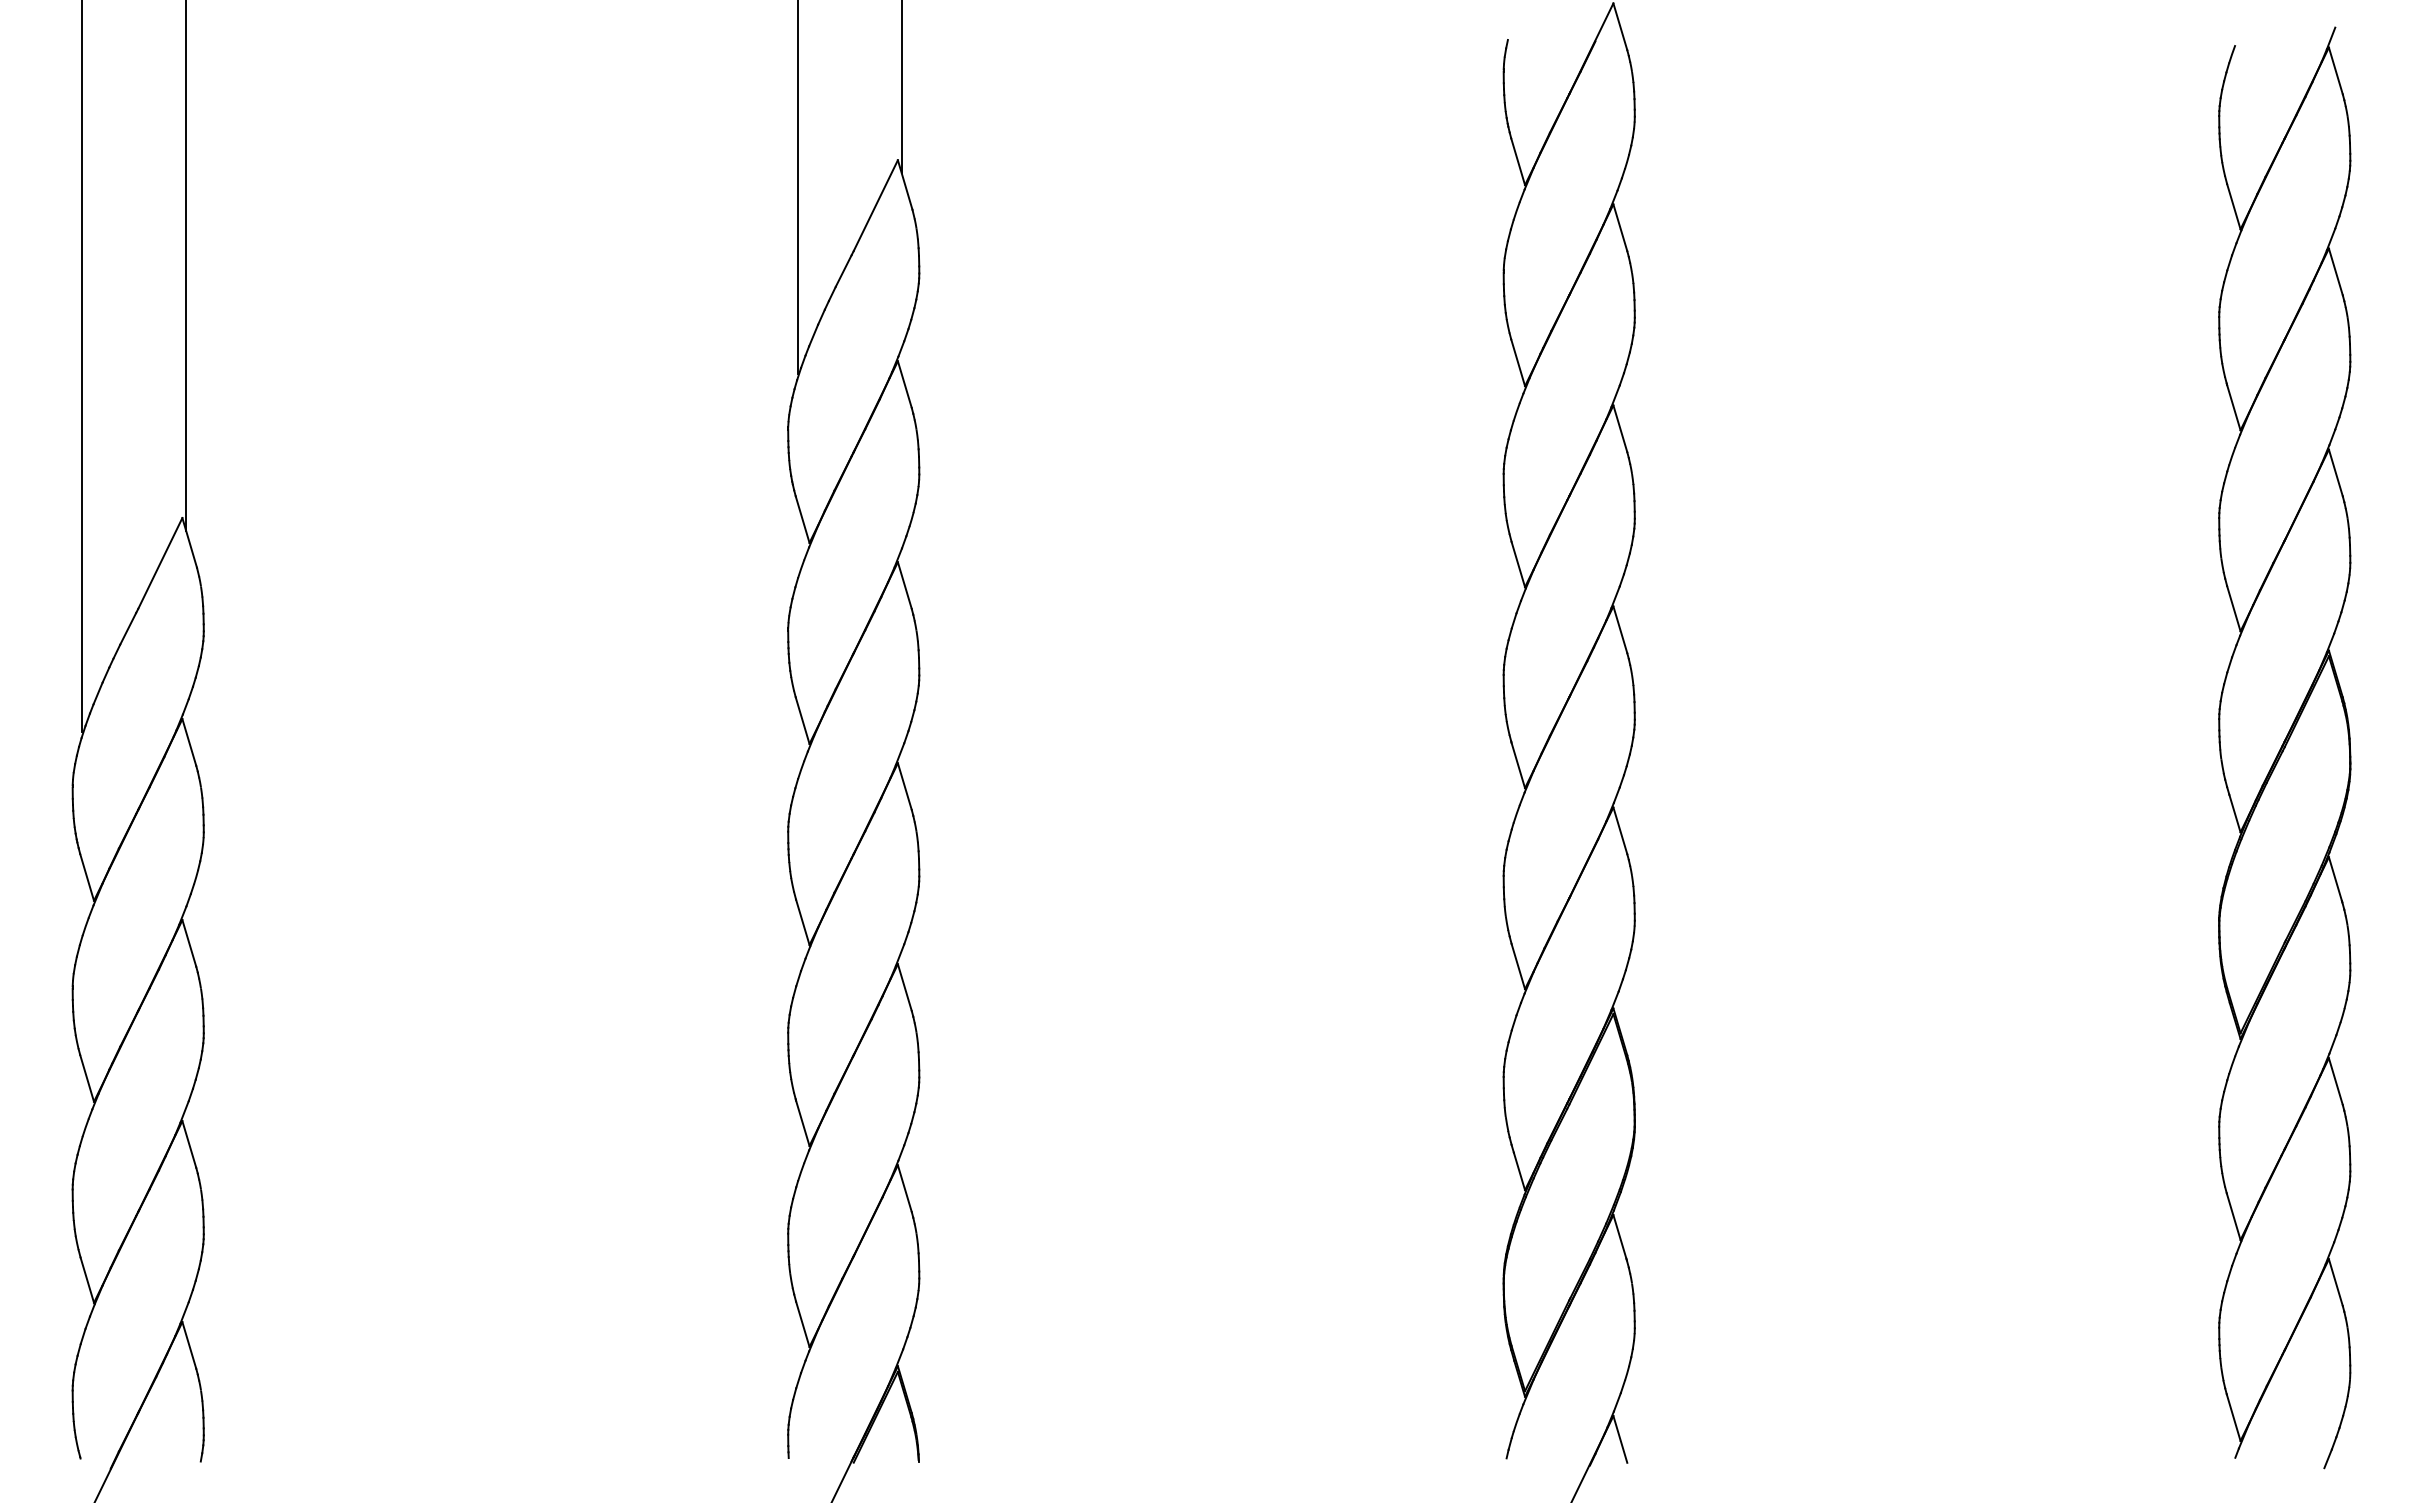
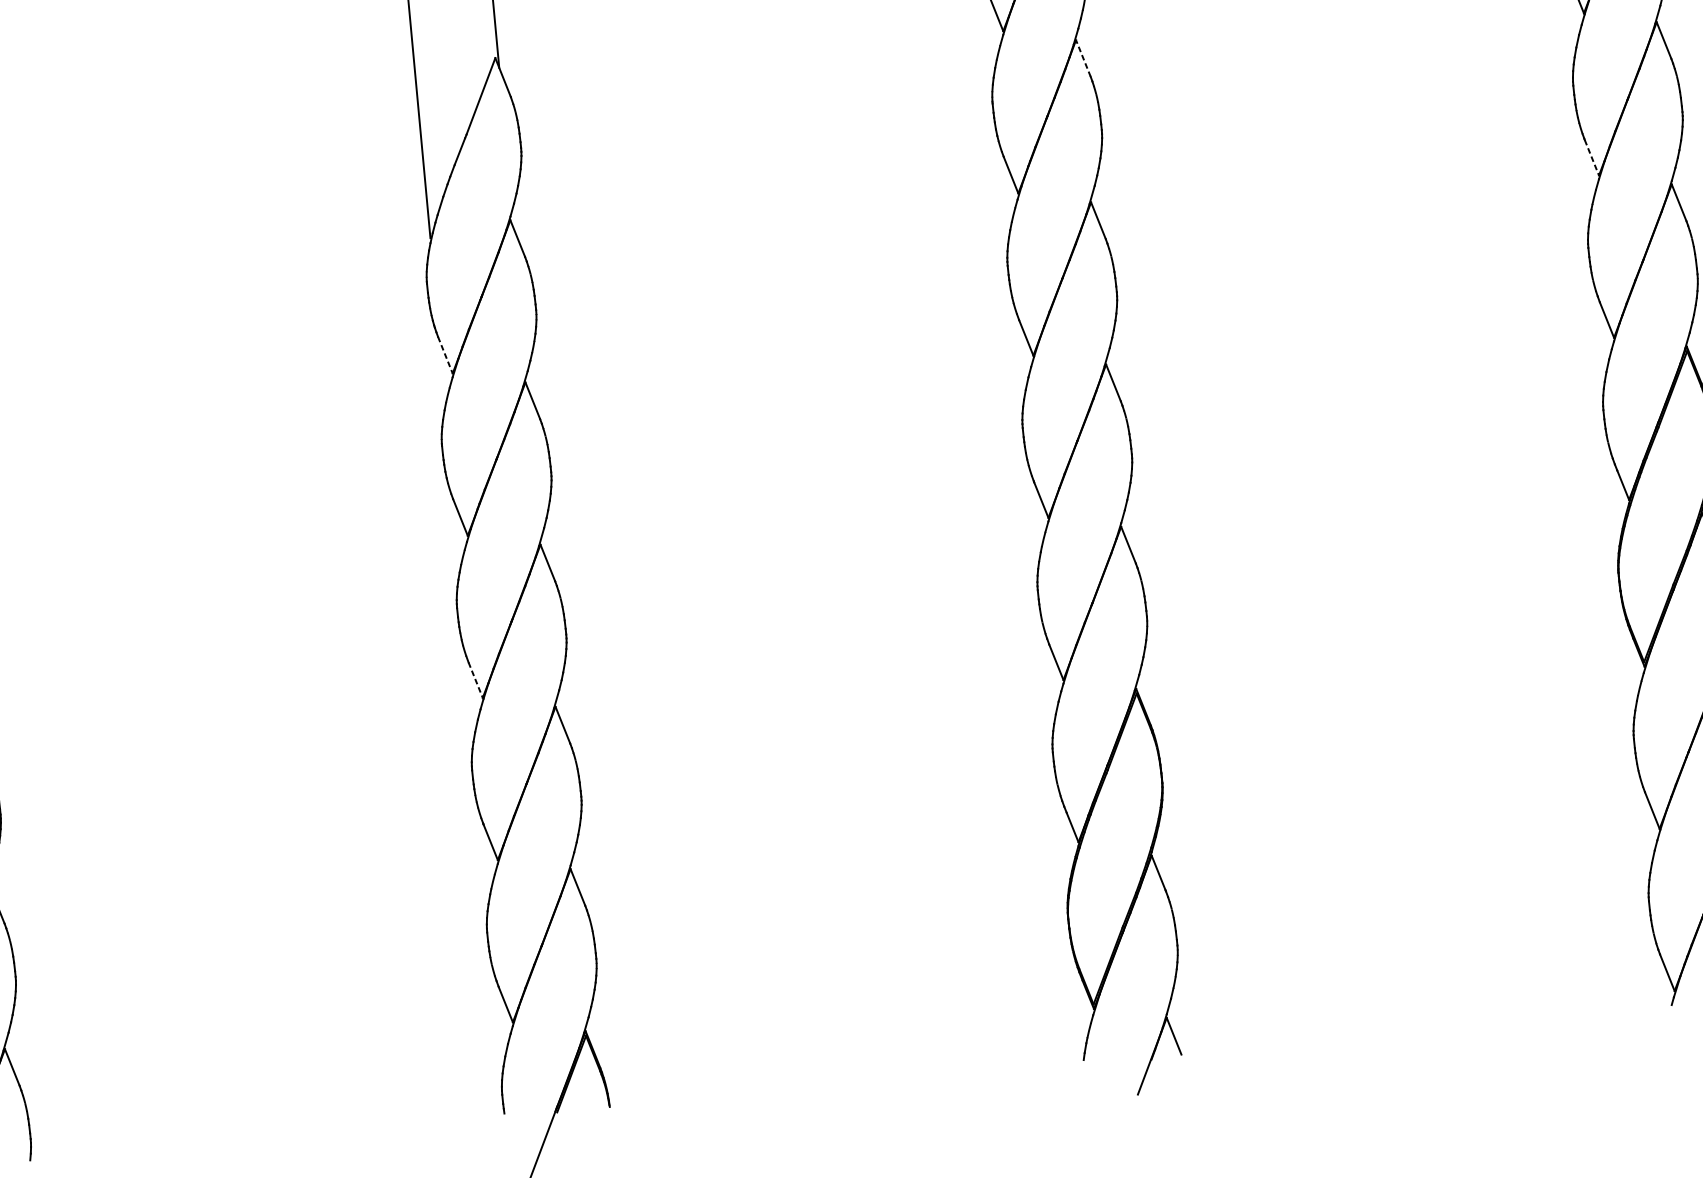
line: (1620, 227) -> (1083, 58), solid -> dashed
line: (2233, 407) -> (1591, 157), solid -> dashed
line: (802, 520) -> (445, 355), solid -> dashed
line: (802, 922) -> (475, 680), solid -> dashed

